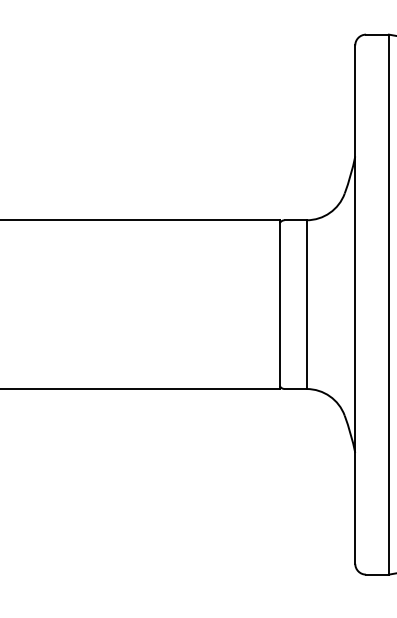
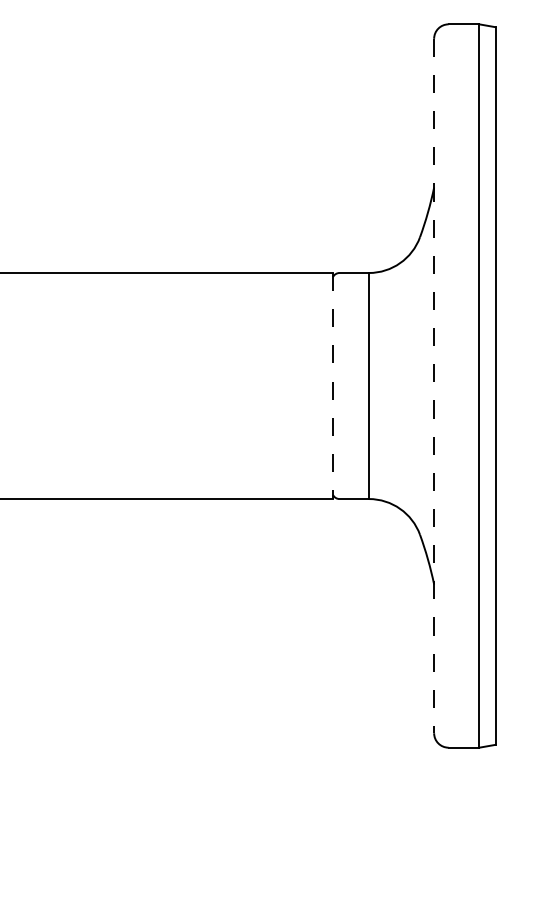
line: (280, 304) -> (333, 386), solid -> dashed
line: (355, 304) -> (434, 386), solid -> dashed

